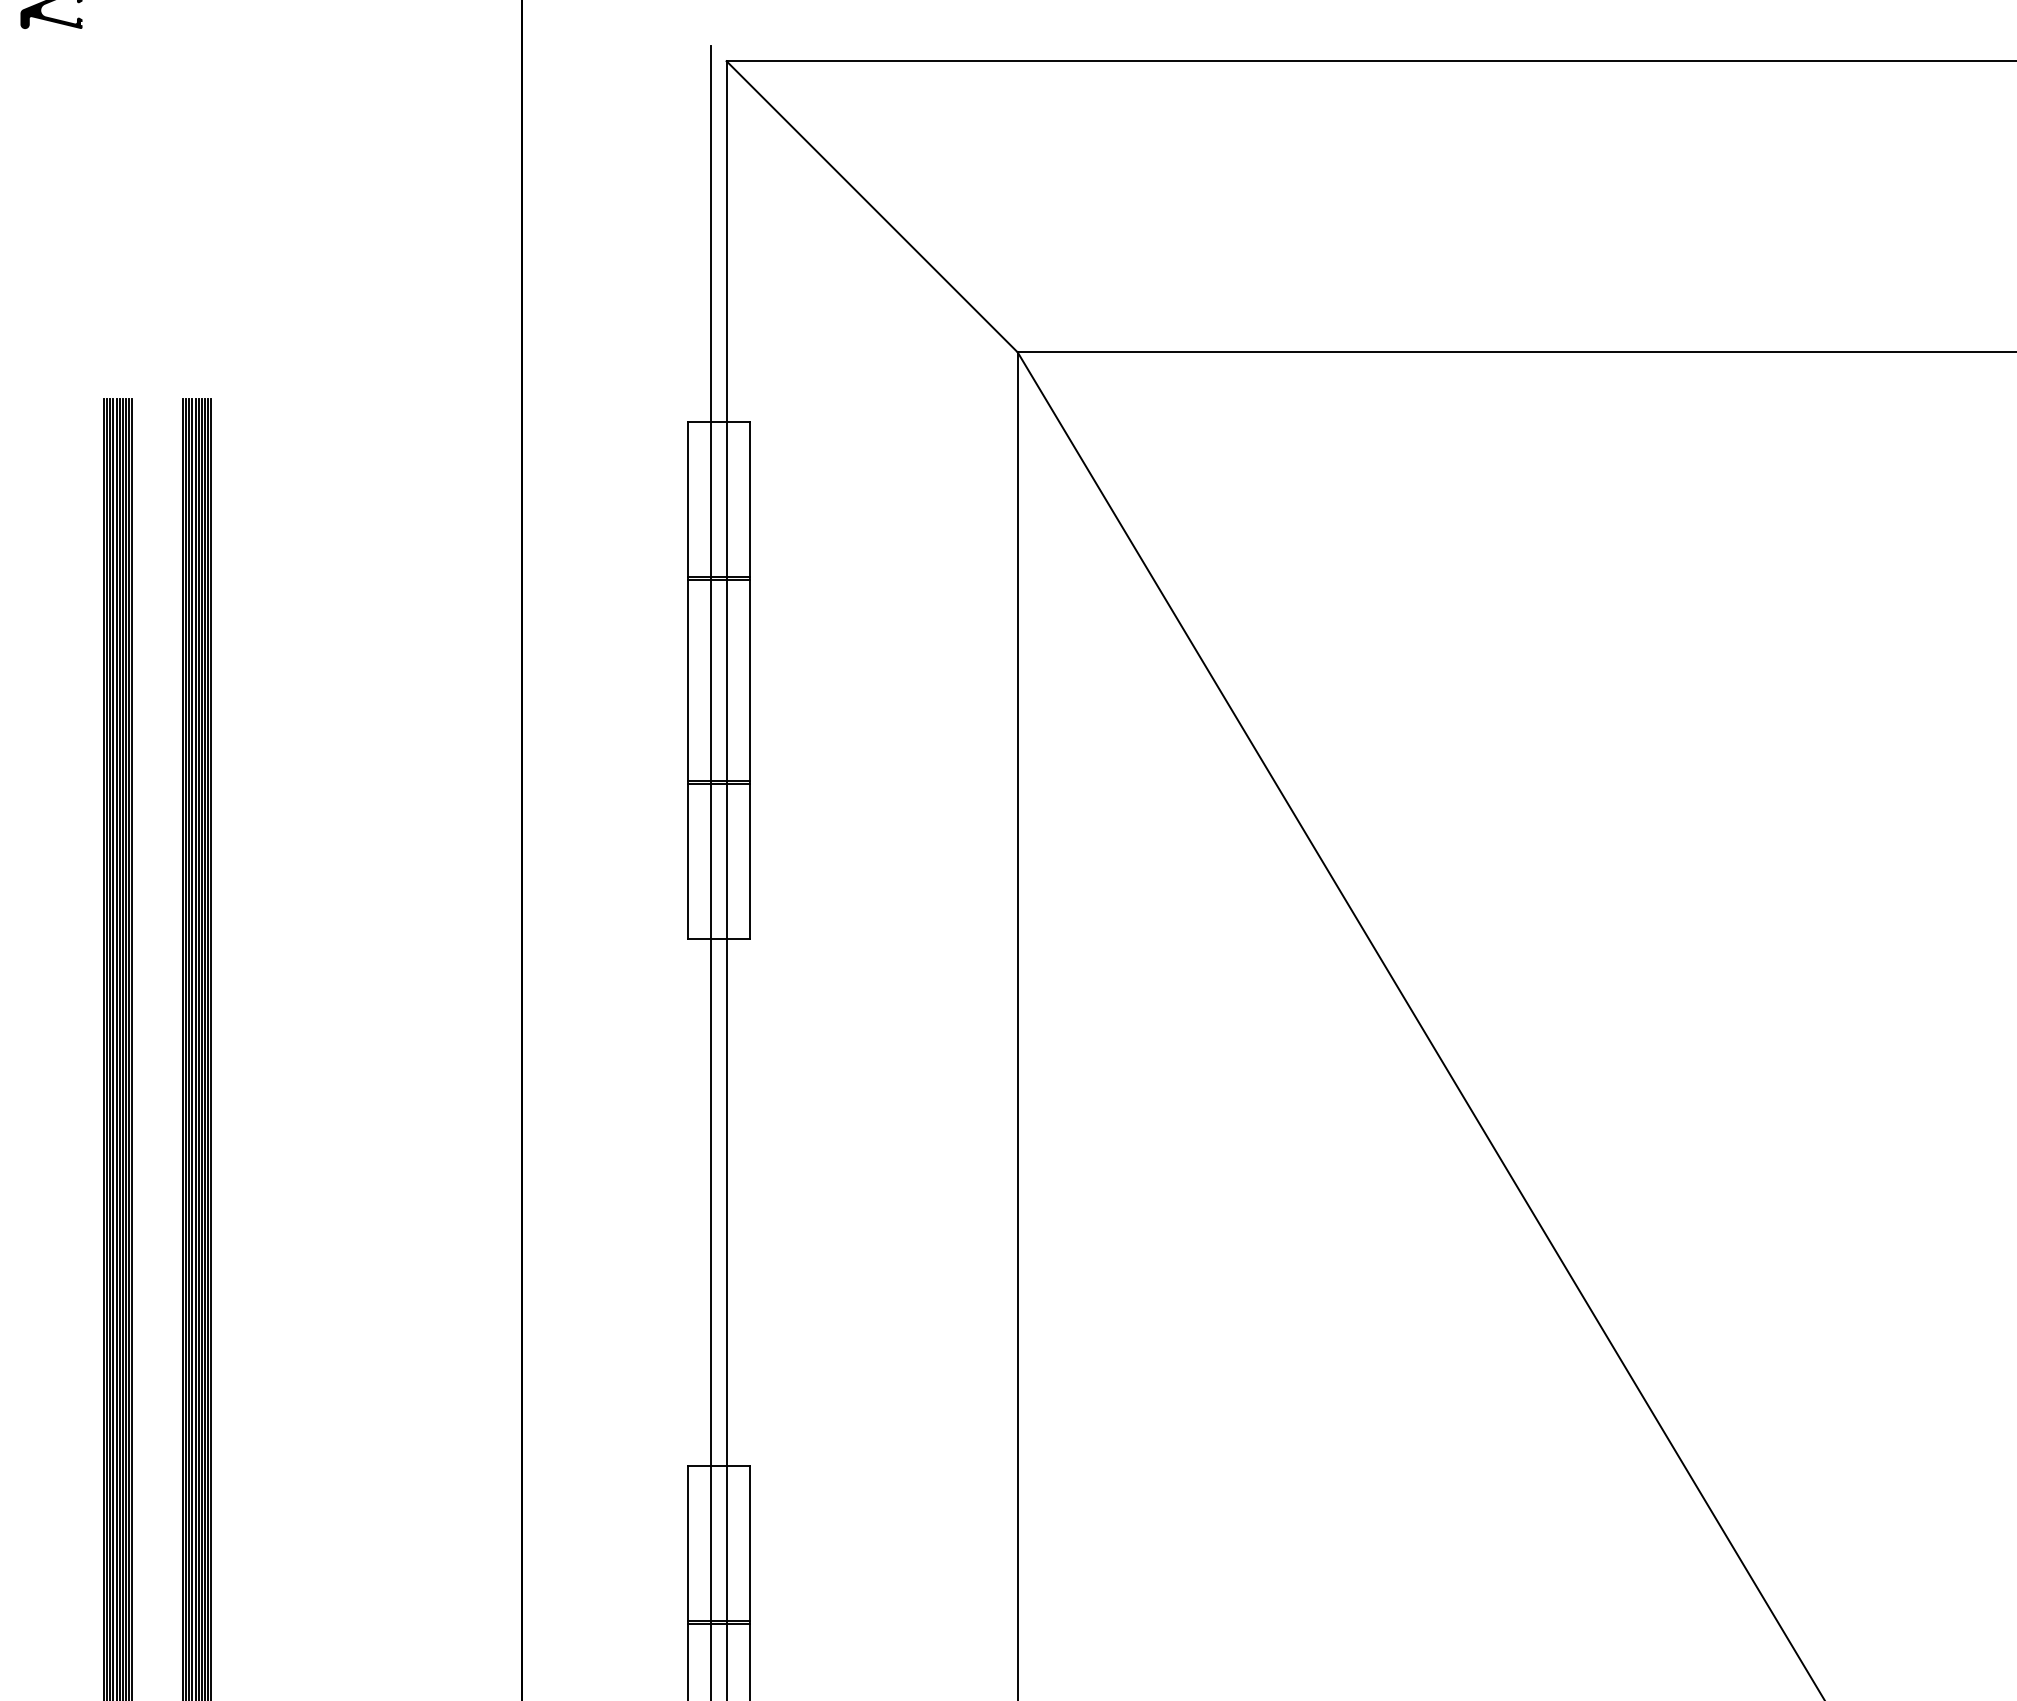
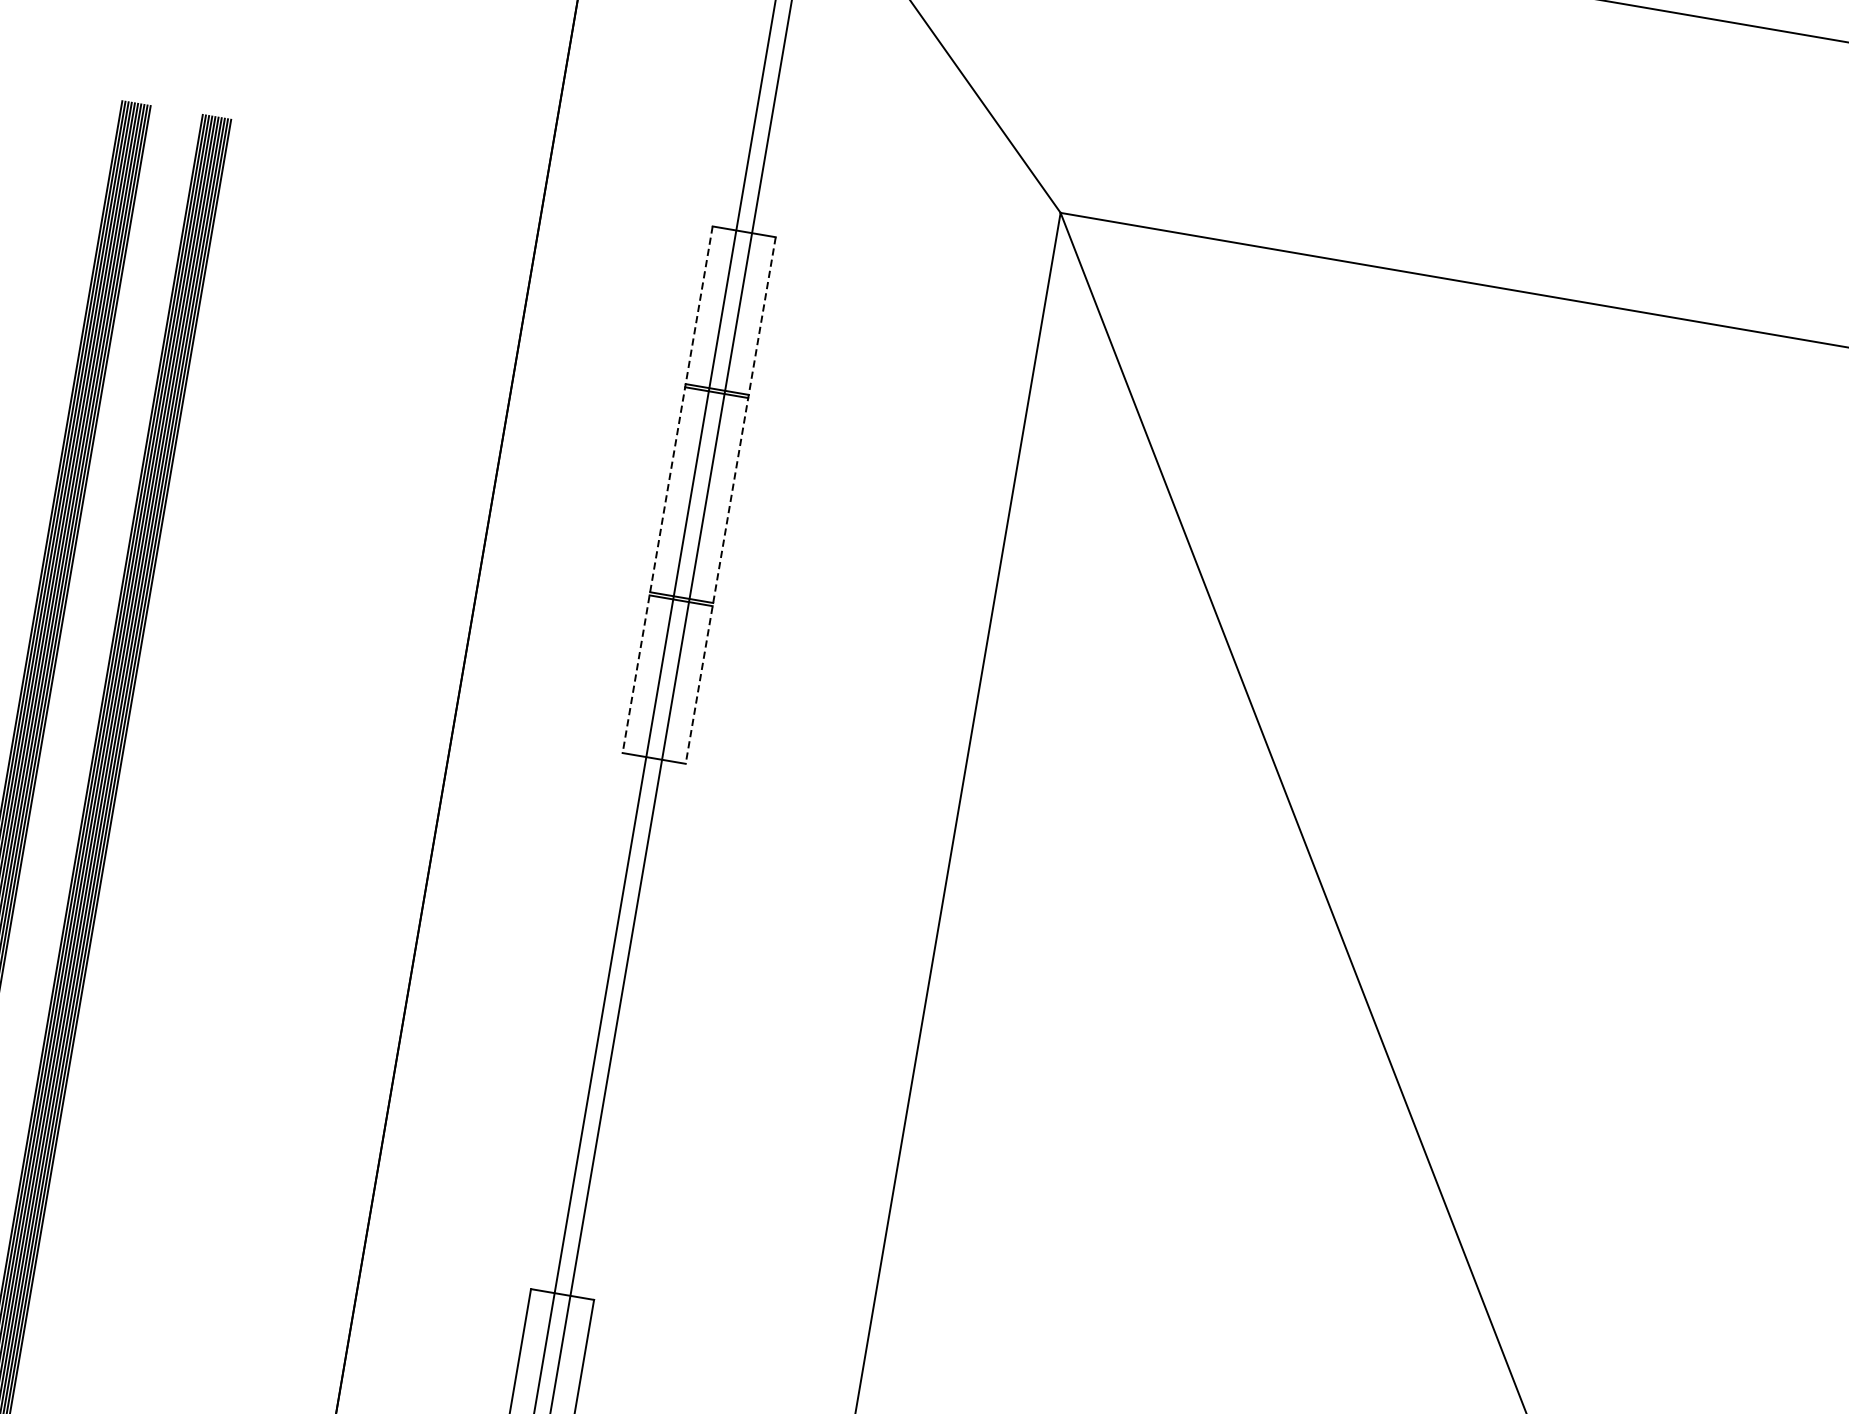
line: (687, 680) -> (667, 489), solid -> dashed
line: (749, 680) -> (730, 500), solid -> dashed

